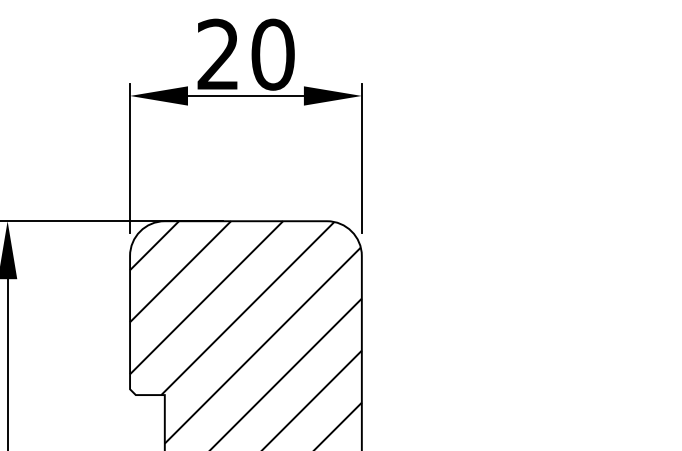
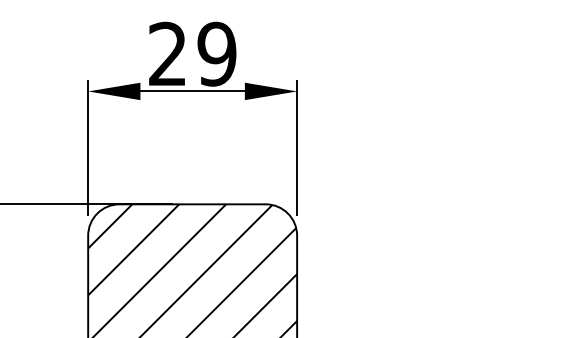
text: (272, 54) -> (216, 54), 20 -> 29

